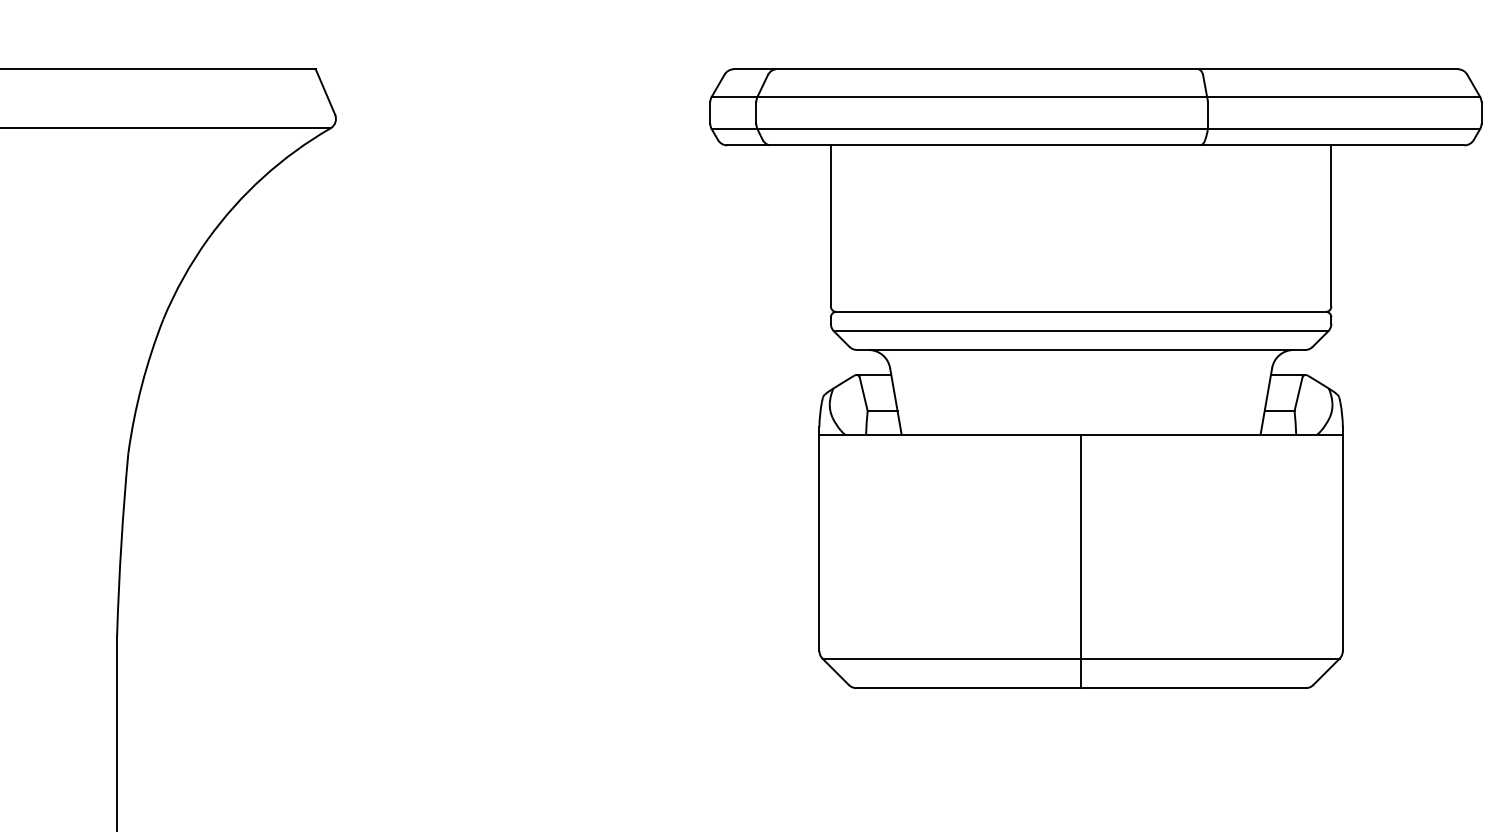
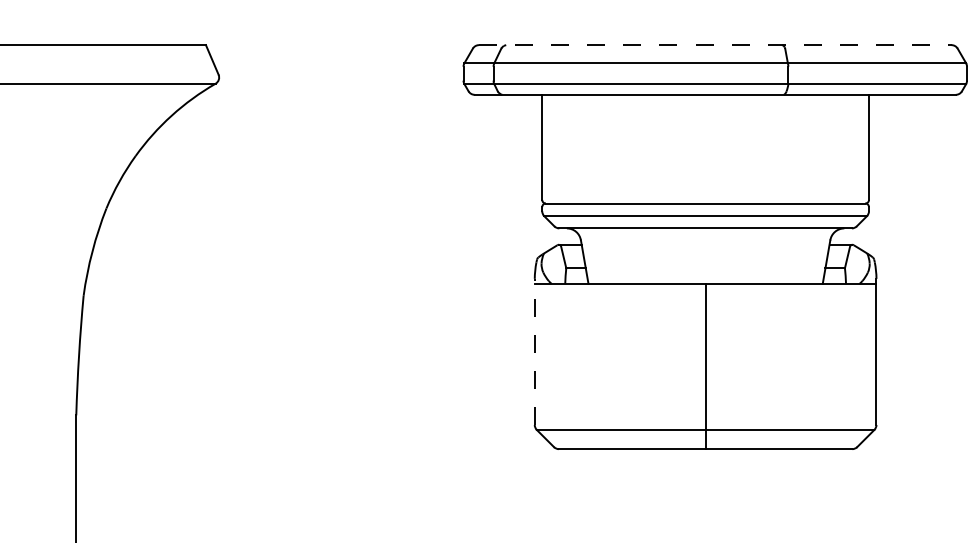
line: (1096, 69) -> (715, 45), solid -> dashed
line: (818, 538) -> (534, 351), solid -> dashed

